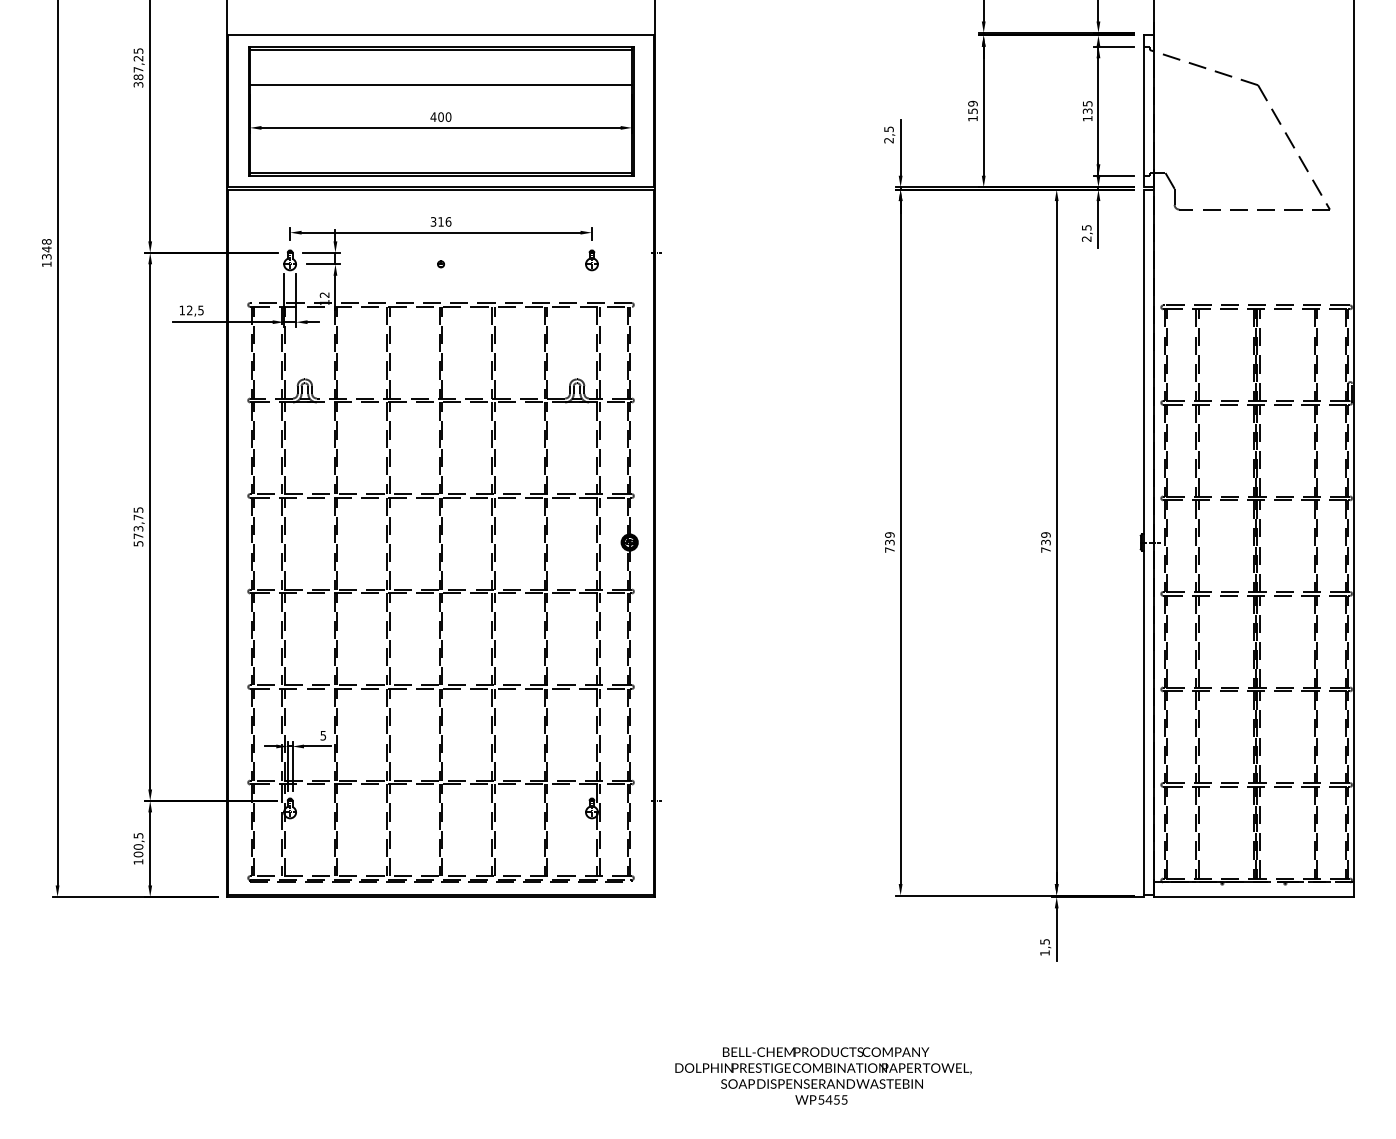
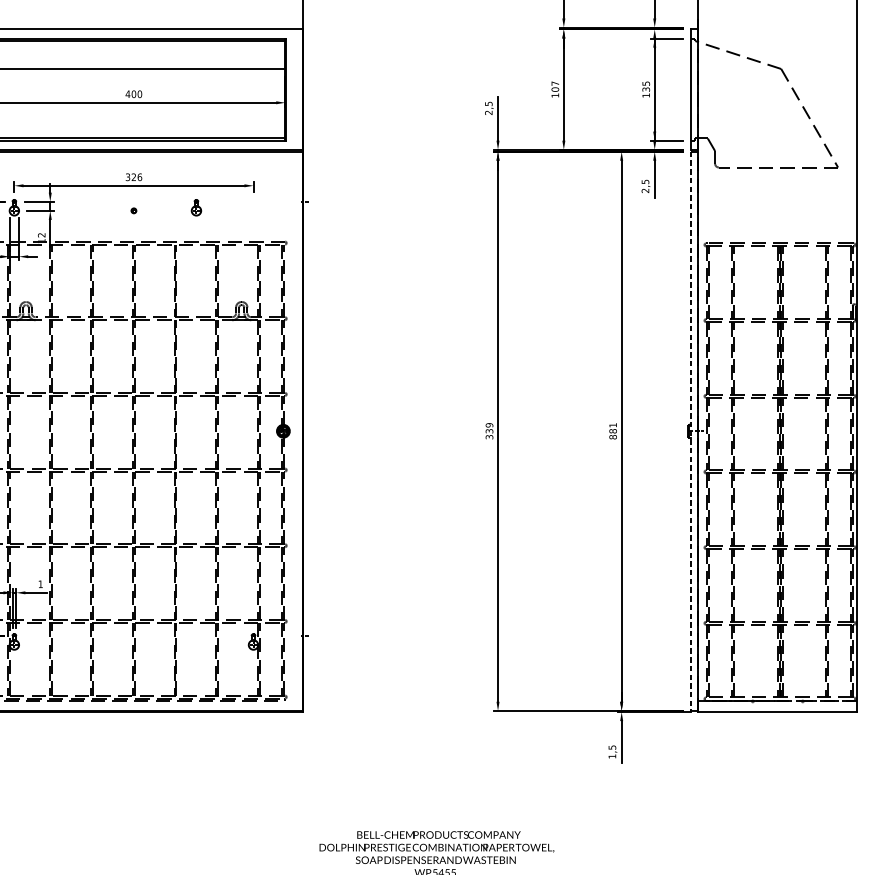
text: (972, 107) -> (554, 86), 159 -> 107
text: (440, 221) -> (133, 176), 316 -> 326
part: (591, 260) -> (196, 207), moved
text: (1045, 542) -> (612, 431), 739 -> 881
line: (1143, 542) -> (690, 431), solid -> dashed
text: (889, 549) -> (489, 436), 739 -> 339
text: (323, 735) -> (40, 584), 5 -> 1

